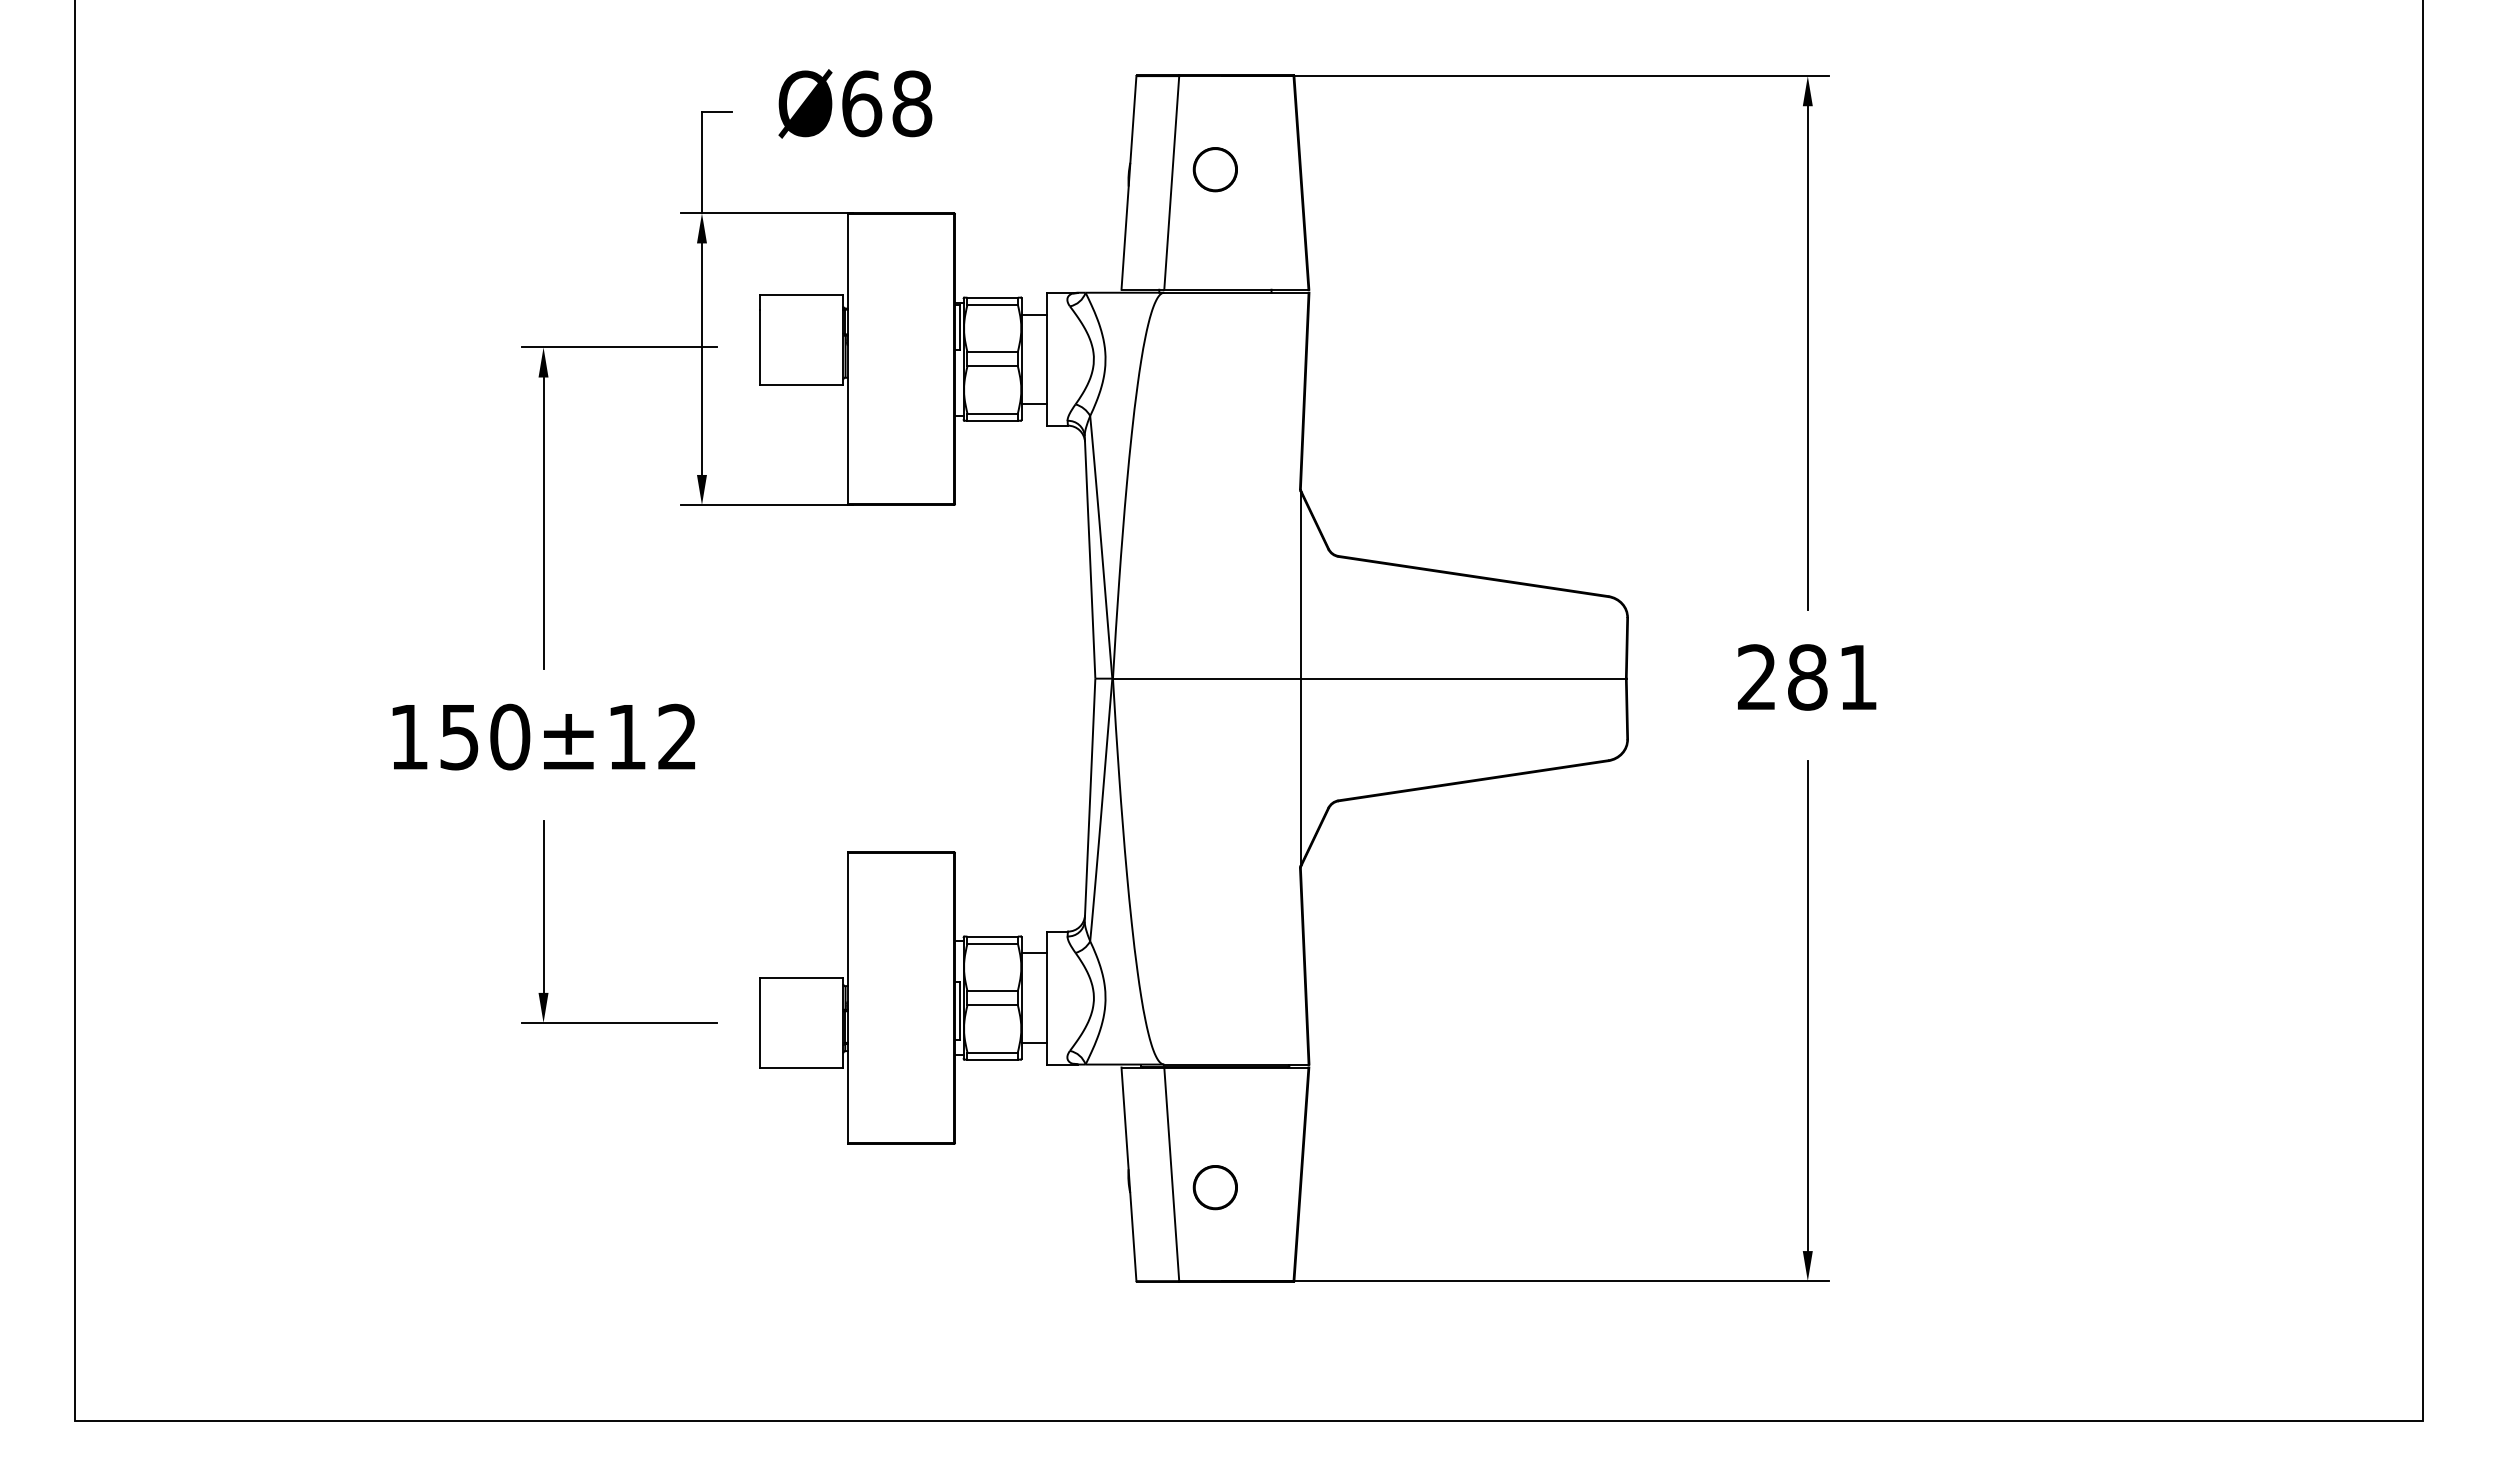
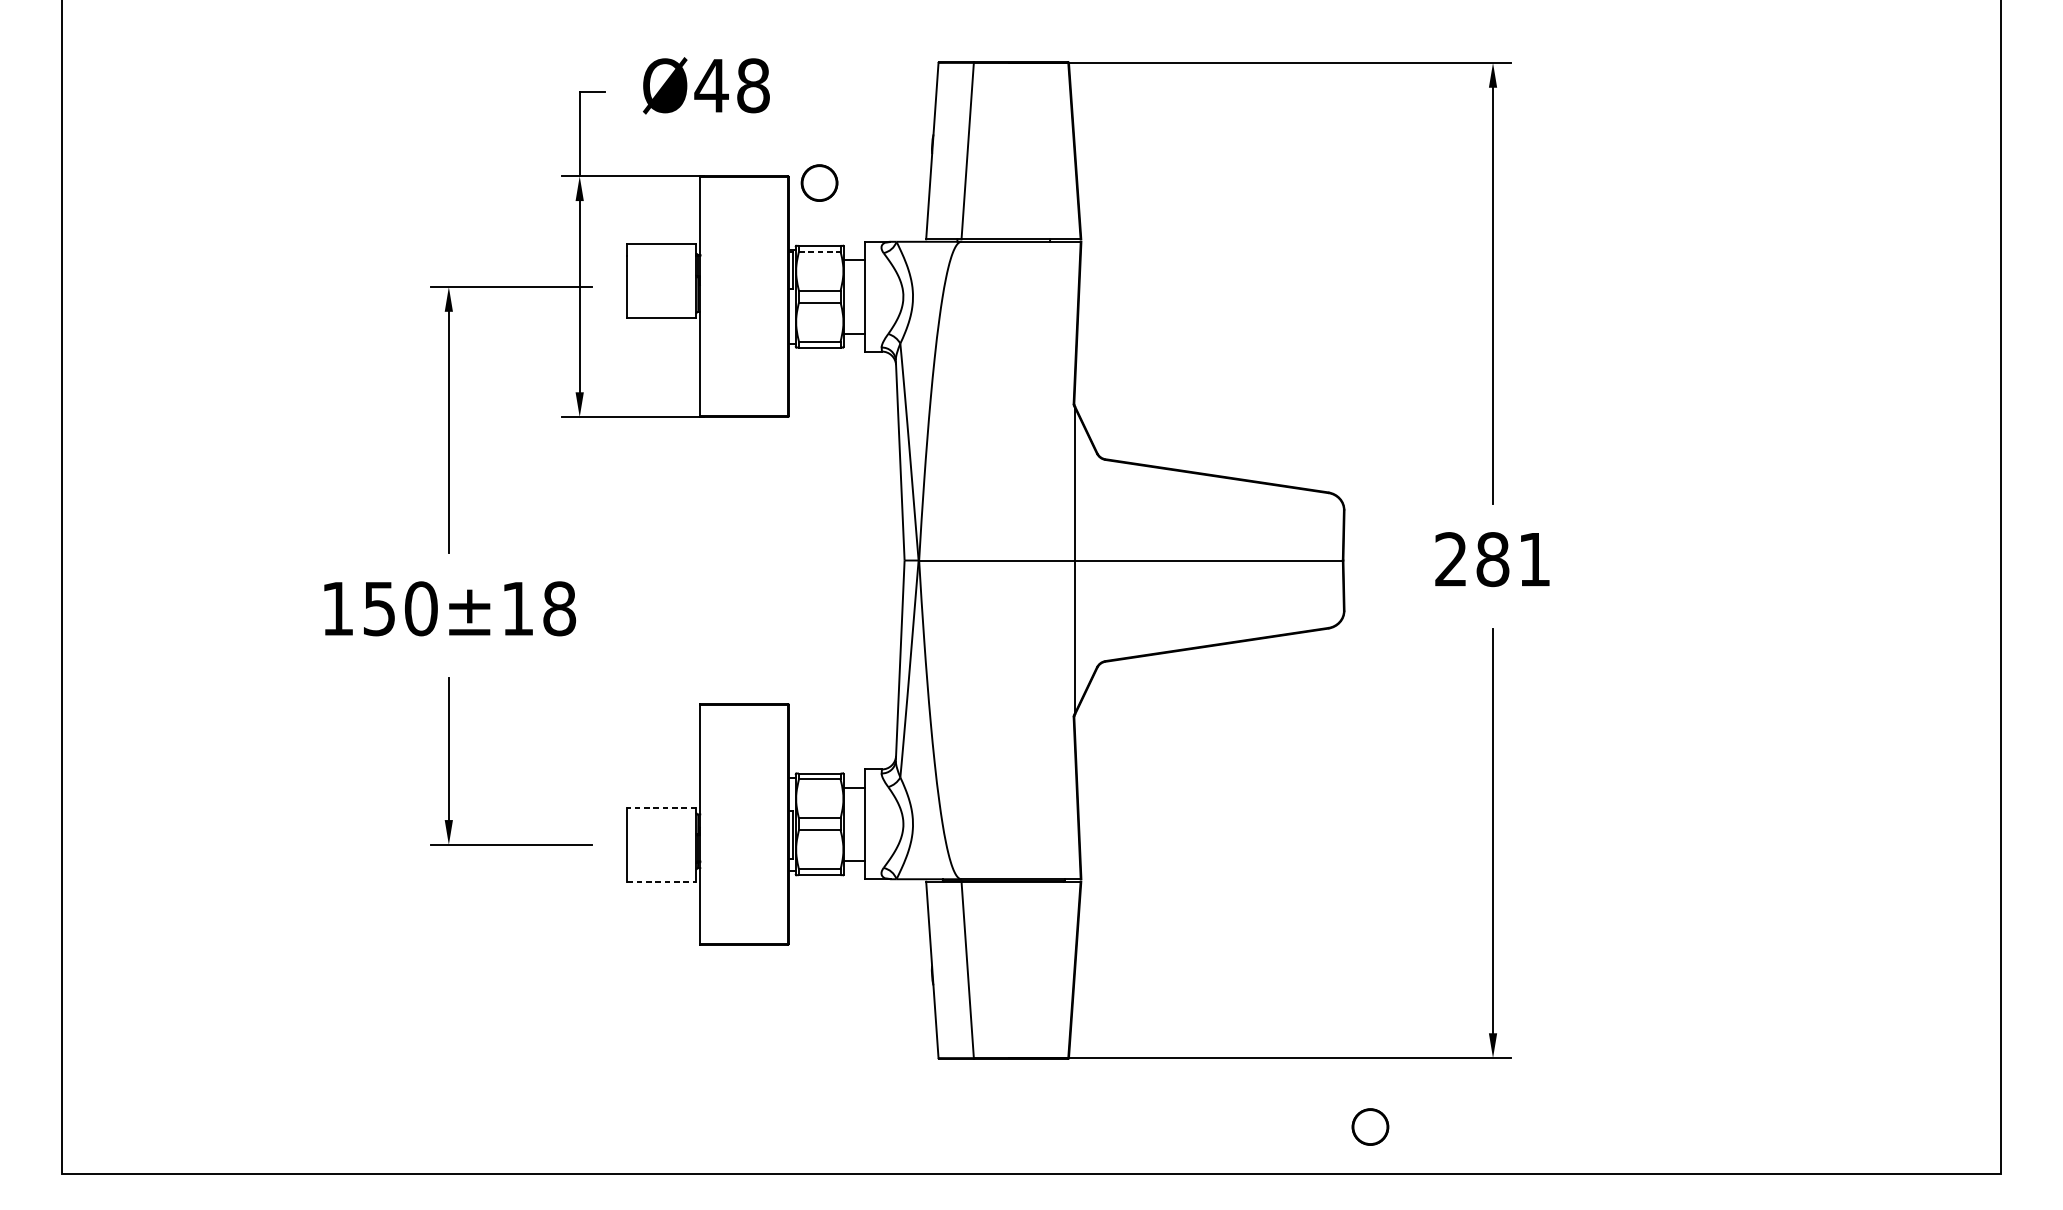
text: (861, 103) -> (711, 85), Ø68 -> Ø48
part: (1214, 169) -> (818, 182), moved
line: (993, 304) -> (820, 251), solid -> dashed
text: (677, 736) -> (559, 608), 150±12 -> 150±18
line: (801, 977) -> (661, 807), solid -> dashed
line: (801, 1067) -> (661, 881), solid -> dashed
part: (1214, 1187) -> (1369, 1126), moved

